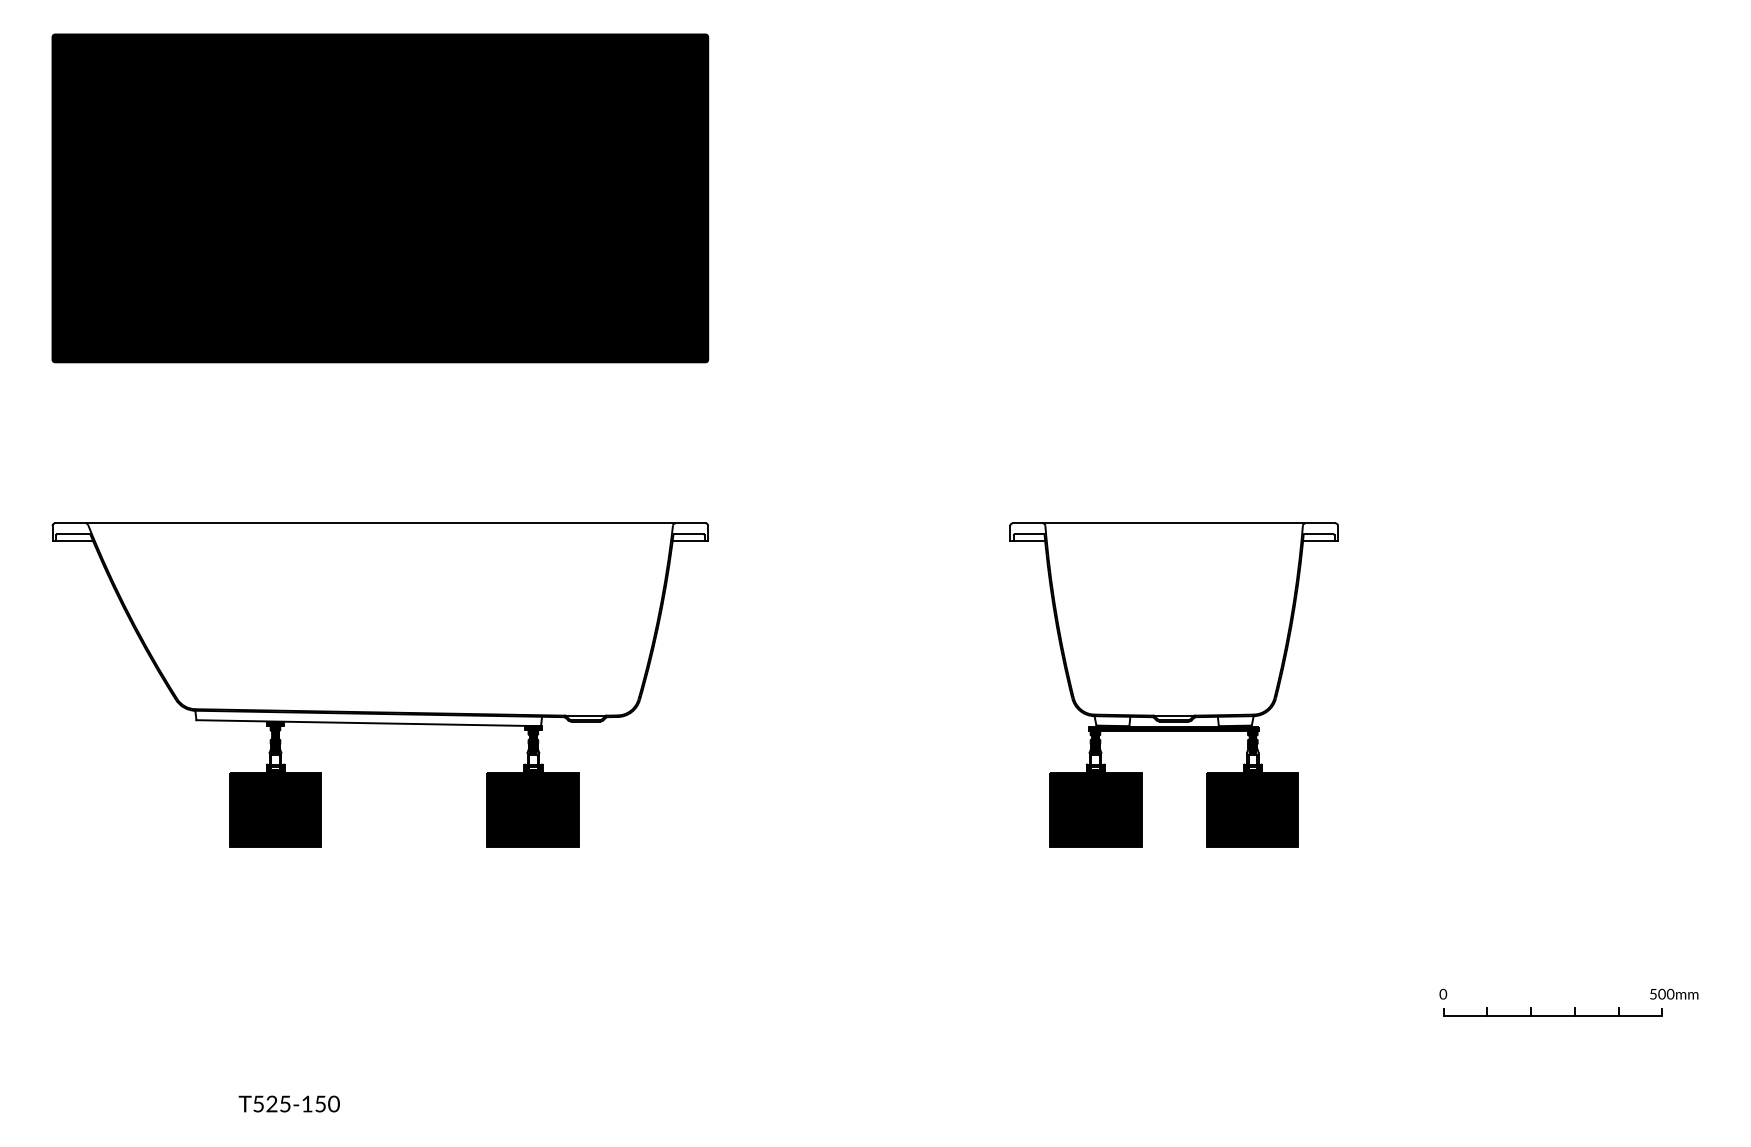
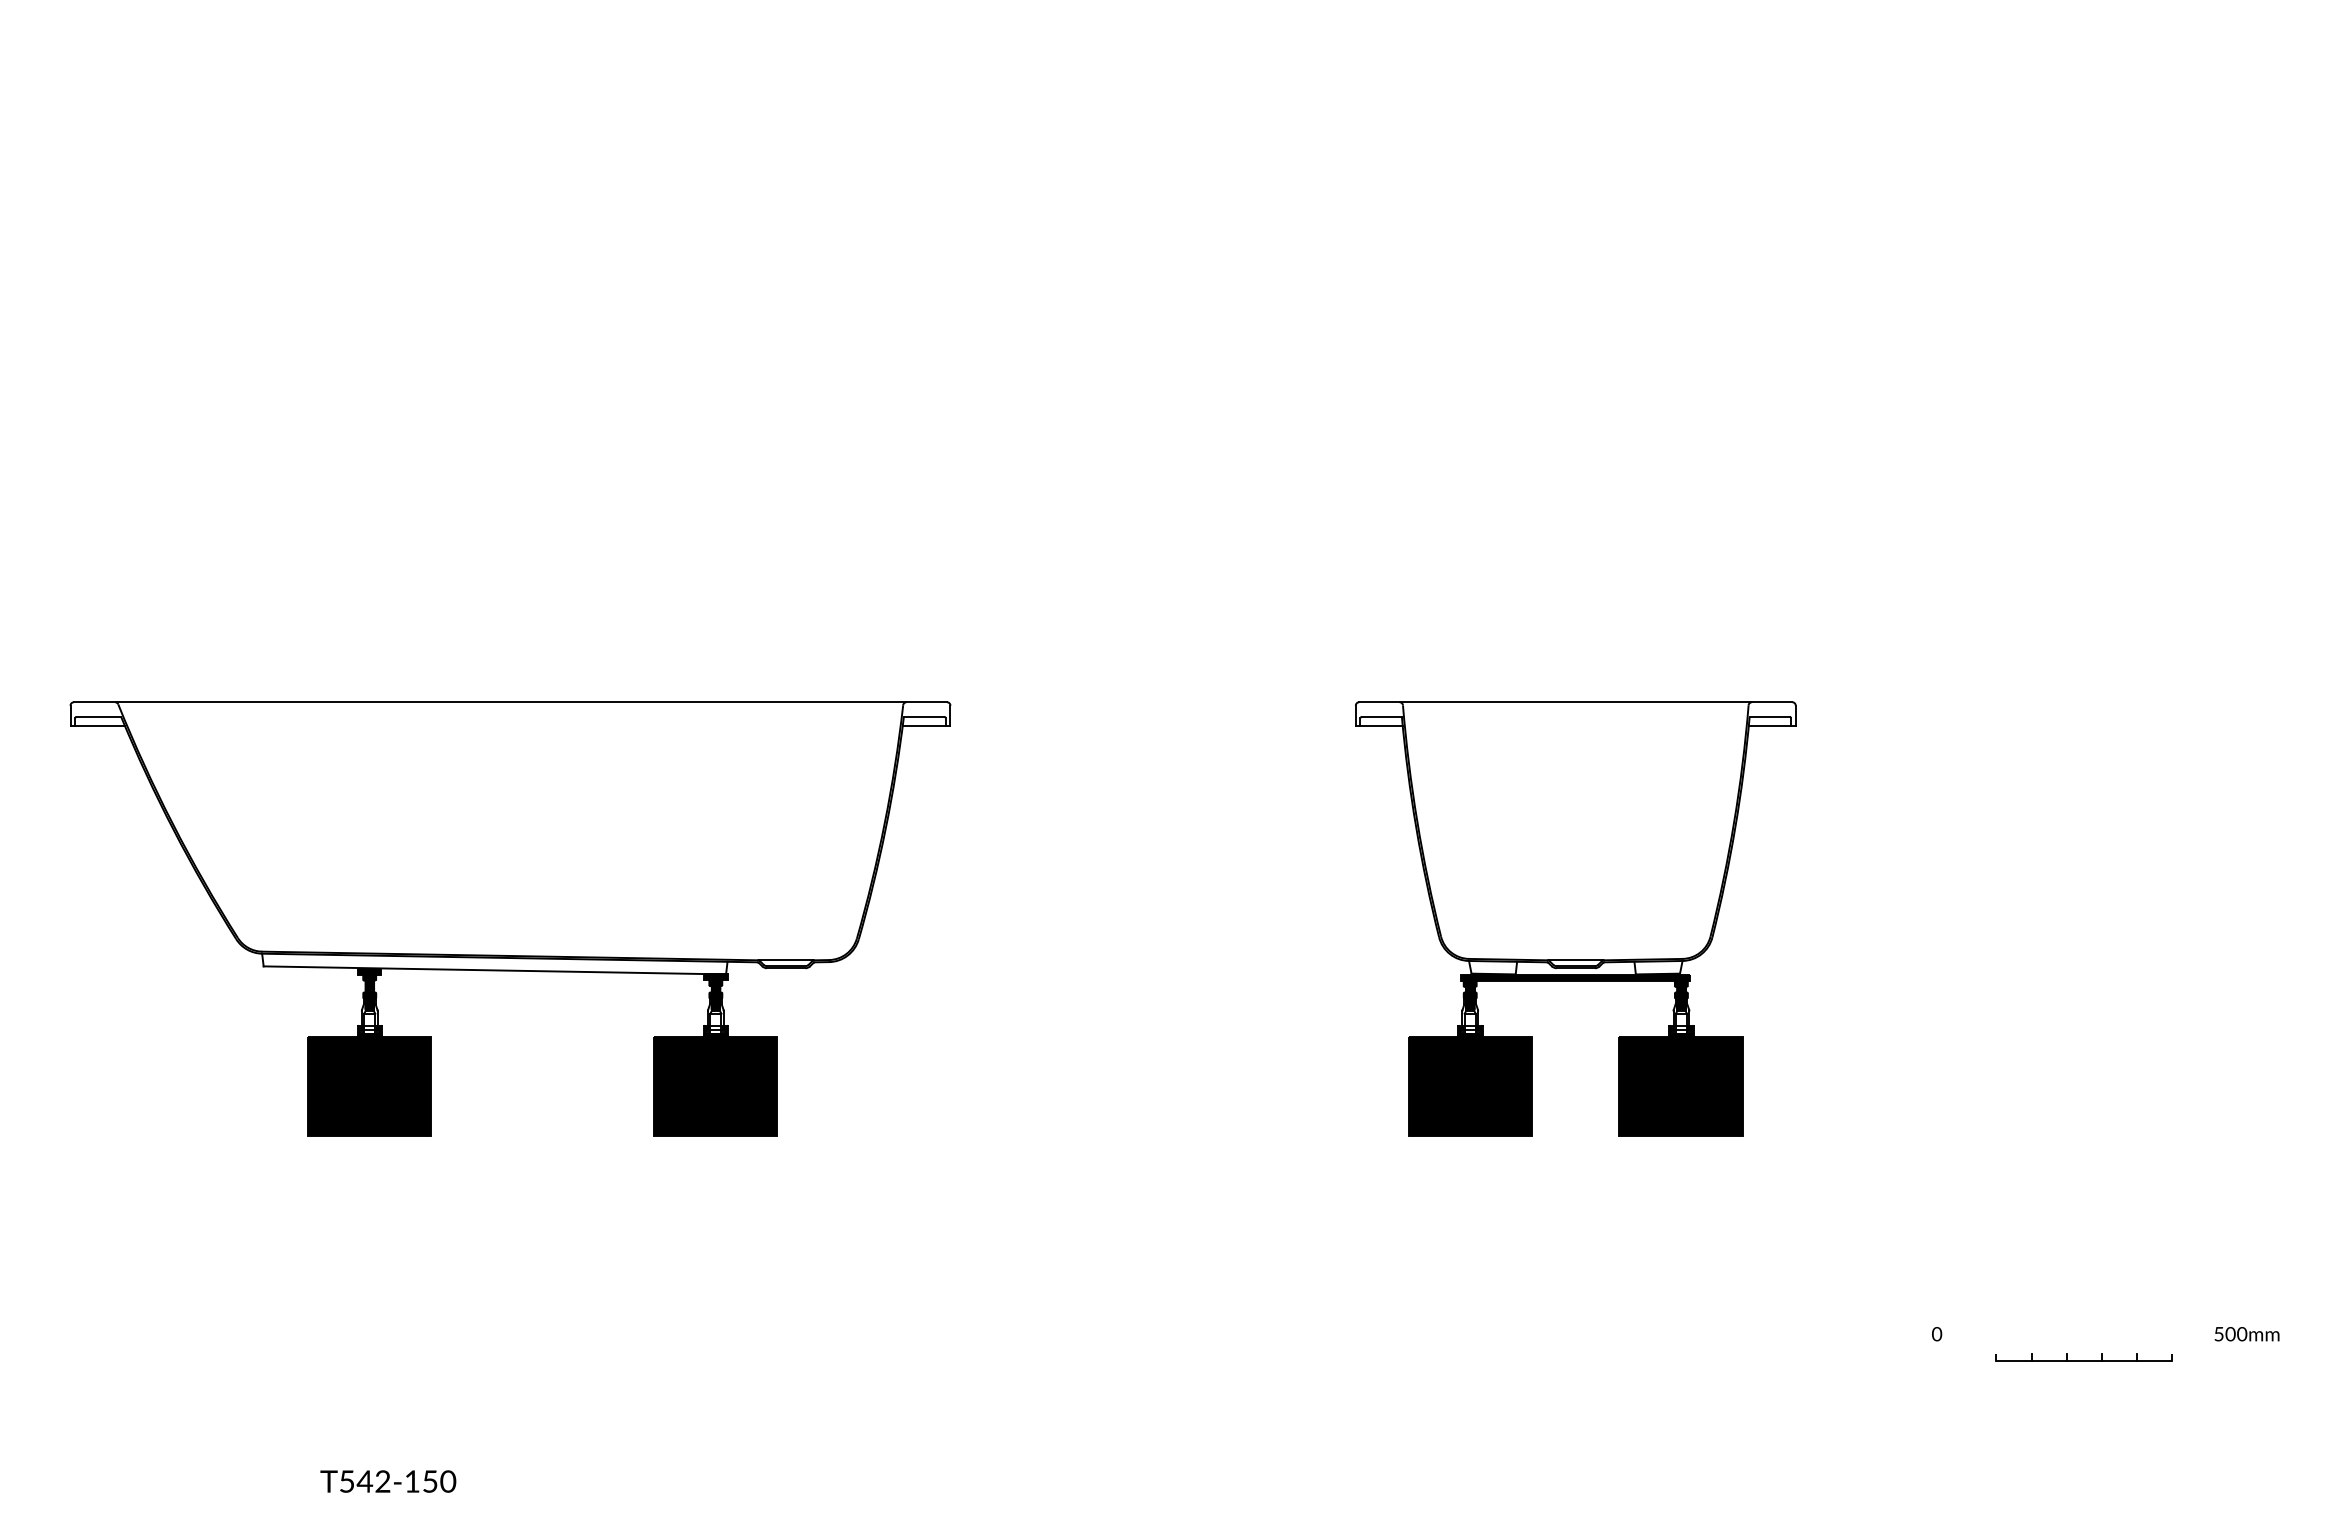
part: (380, 197) -> (510, 265), removed
part: (1553, 1011) -> (2084, 1357), size x0.6
text: (278, 1104) -> (373, 1481), T525-150 -> T542-150

